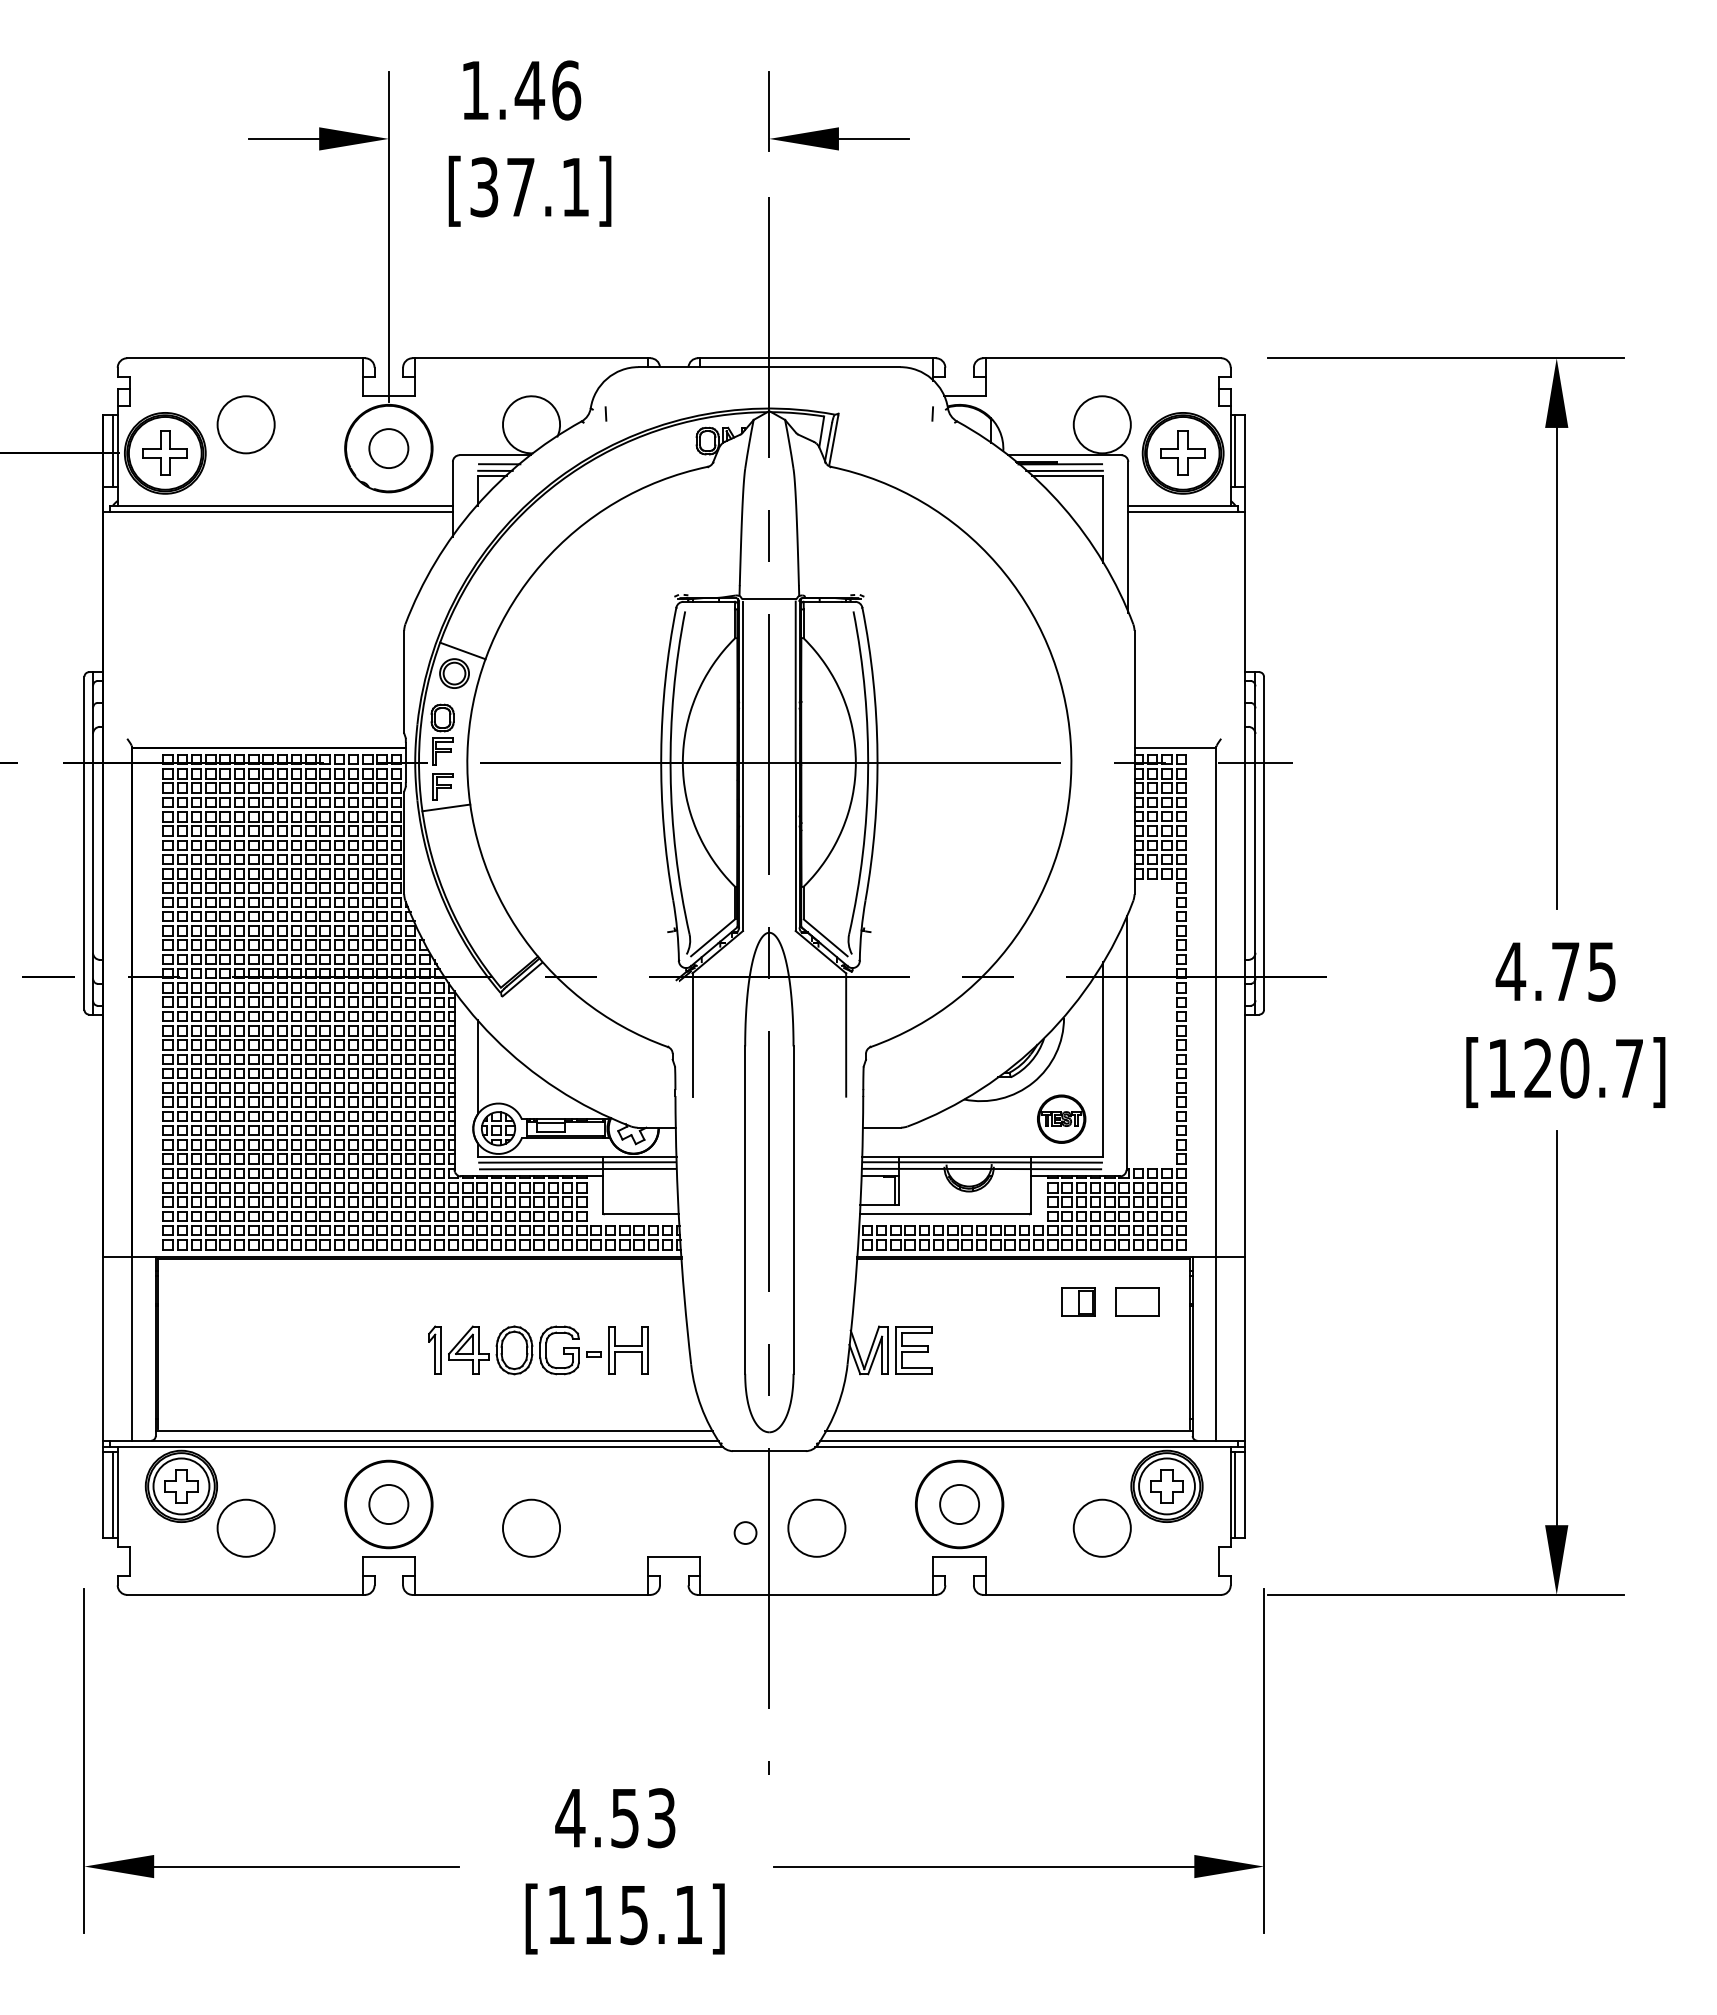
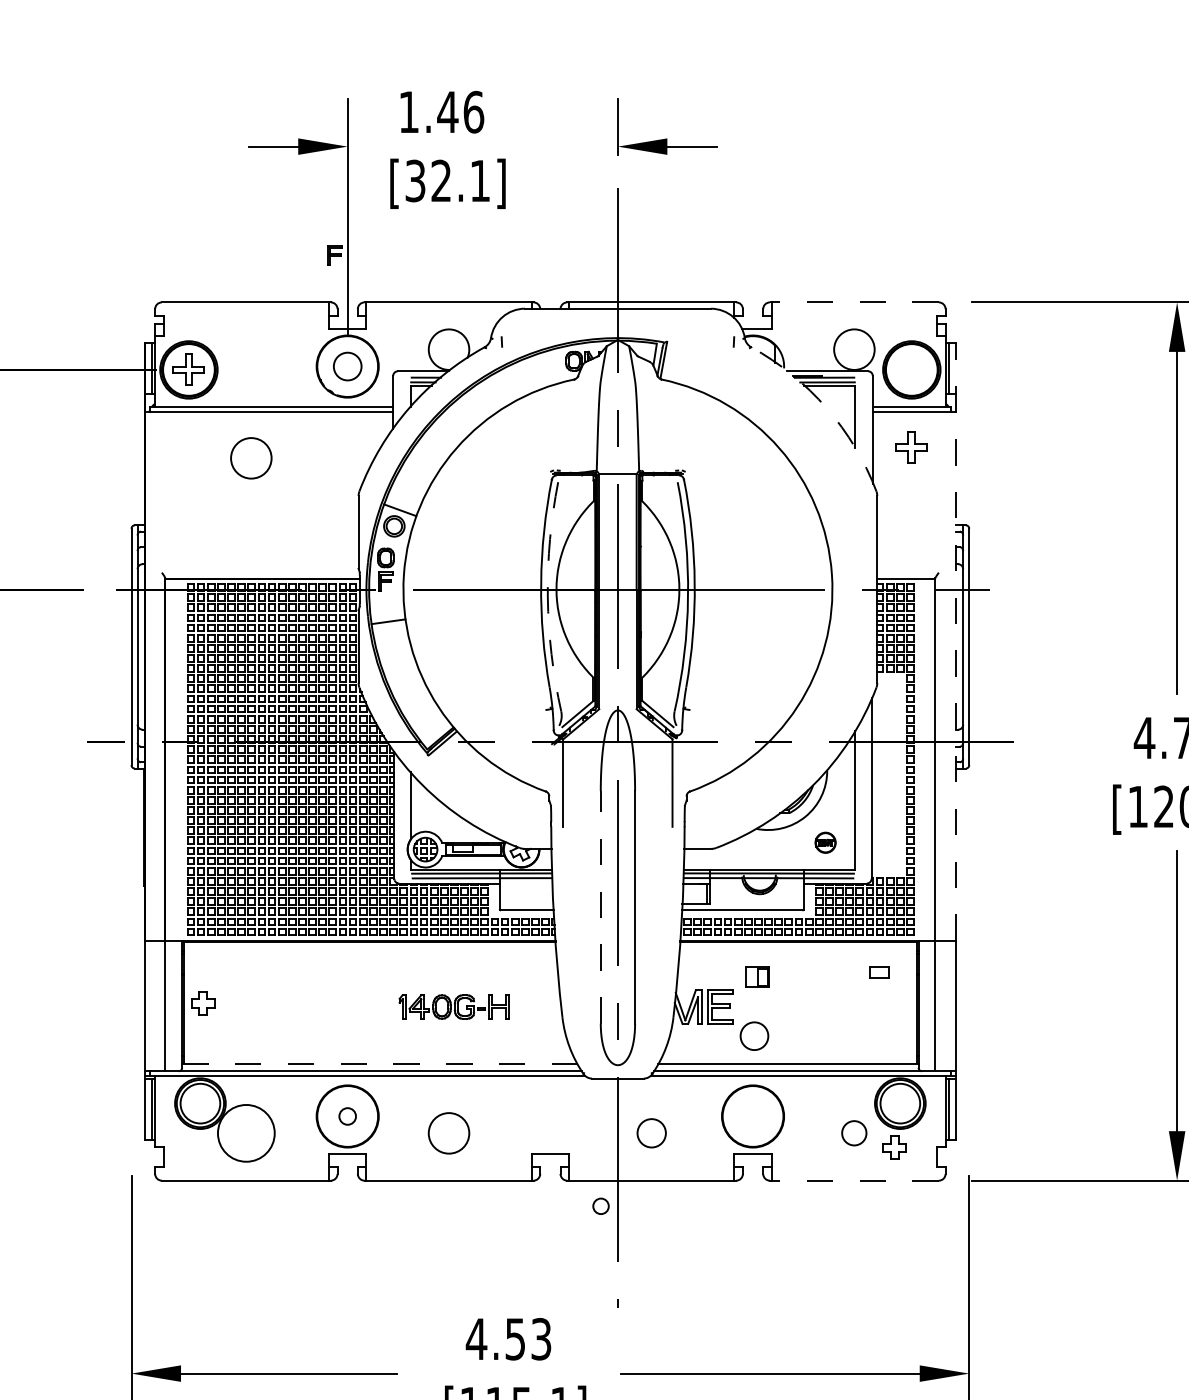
text: (520, 186) -> (441, 180), [37.1] -> [32.1]
line: (1102, 358) -> (854, 302), solid -> dashed
circle: (245, 424) -> (250, 458), moved
part: (1182, 452) -> (911, 446), moved
arc: (1063, 507) -> (826, 408), solid -> dashed
arc: (670, 773) -> (547, 597), solid -> dashed
part: (442, 786) -> (334, 255), moved
line: (1244, 836) -> (955, 642), solid -> dashed
part: (1061, 1118) -> (825, 842), size x0.6
line: (745, 1210) -> (600, 907), solid -> dashed
part: (1078, 1301) -> (757, 976), moved
part: (1137, 1301) -> (879, 972), size x0.6
part: (538, 1350) -> (453, 1007), size x0.7
line: (434, 1431) -> (380, 1064), solid -> dashed
part: (181, 1486) -> (203, 1003), moved
part: (1166, 1486) -> (894, 1147), moved
circle: (388, 1504) -> (347, 1116), size x0.6
circle: (959, 1504) -> (754, 1036), moved
circle: (245, 1527) -> (245, 1132), size x1.4
circle: (816, 1527) -> (651, 1132), size x0.7
circle: (1101, 1527) -> (853, 1132), size x0.6
circle: (745, 1532) -> (600, 1205), moved
line: (1103, 1594) -> (855, 1180), solid -> dashed

